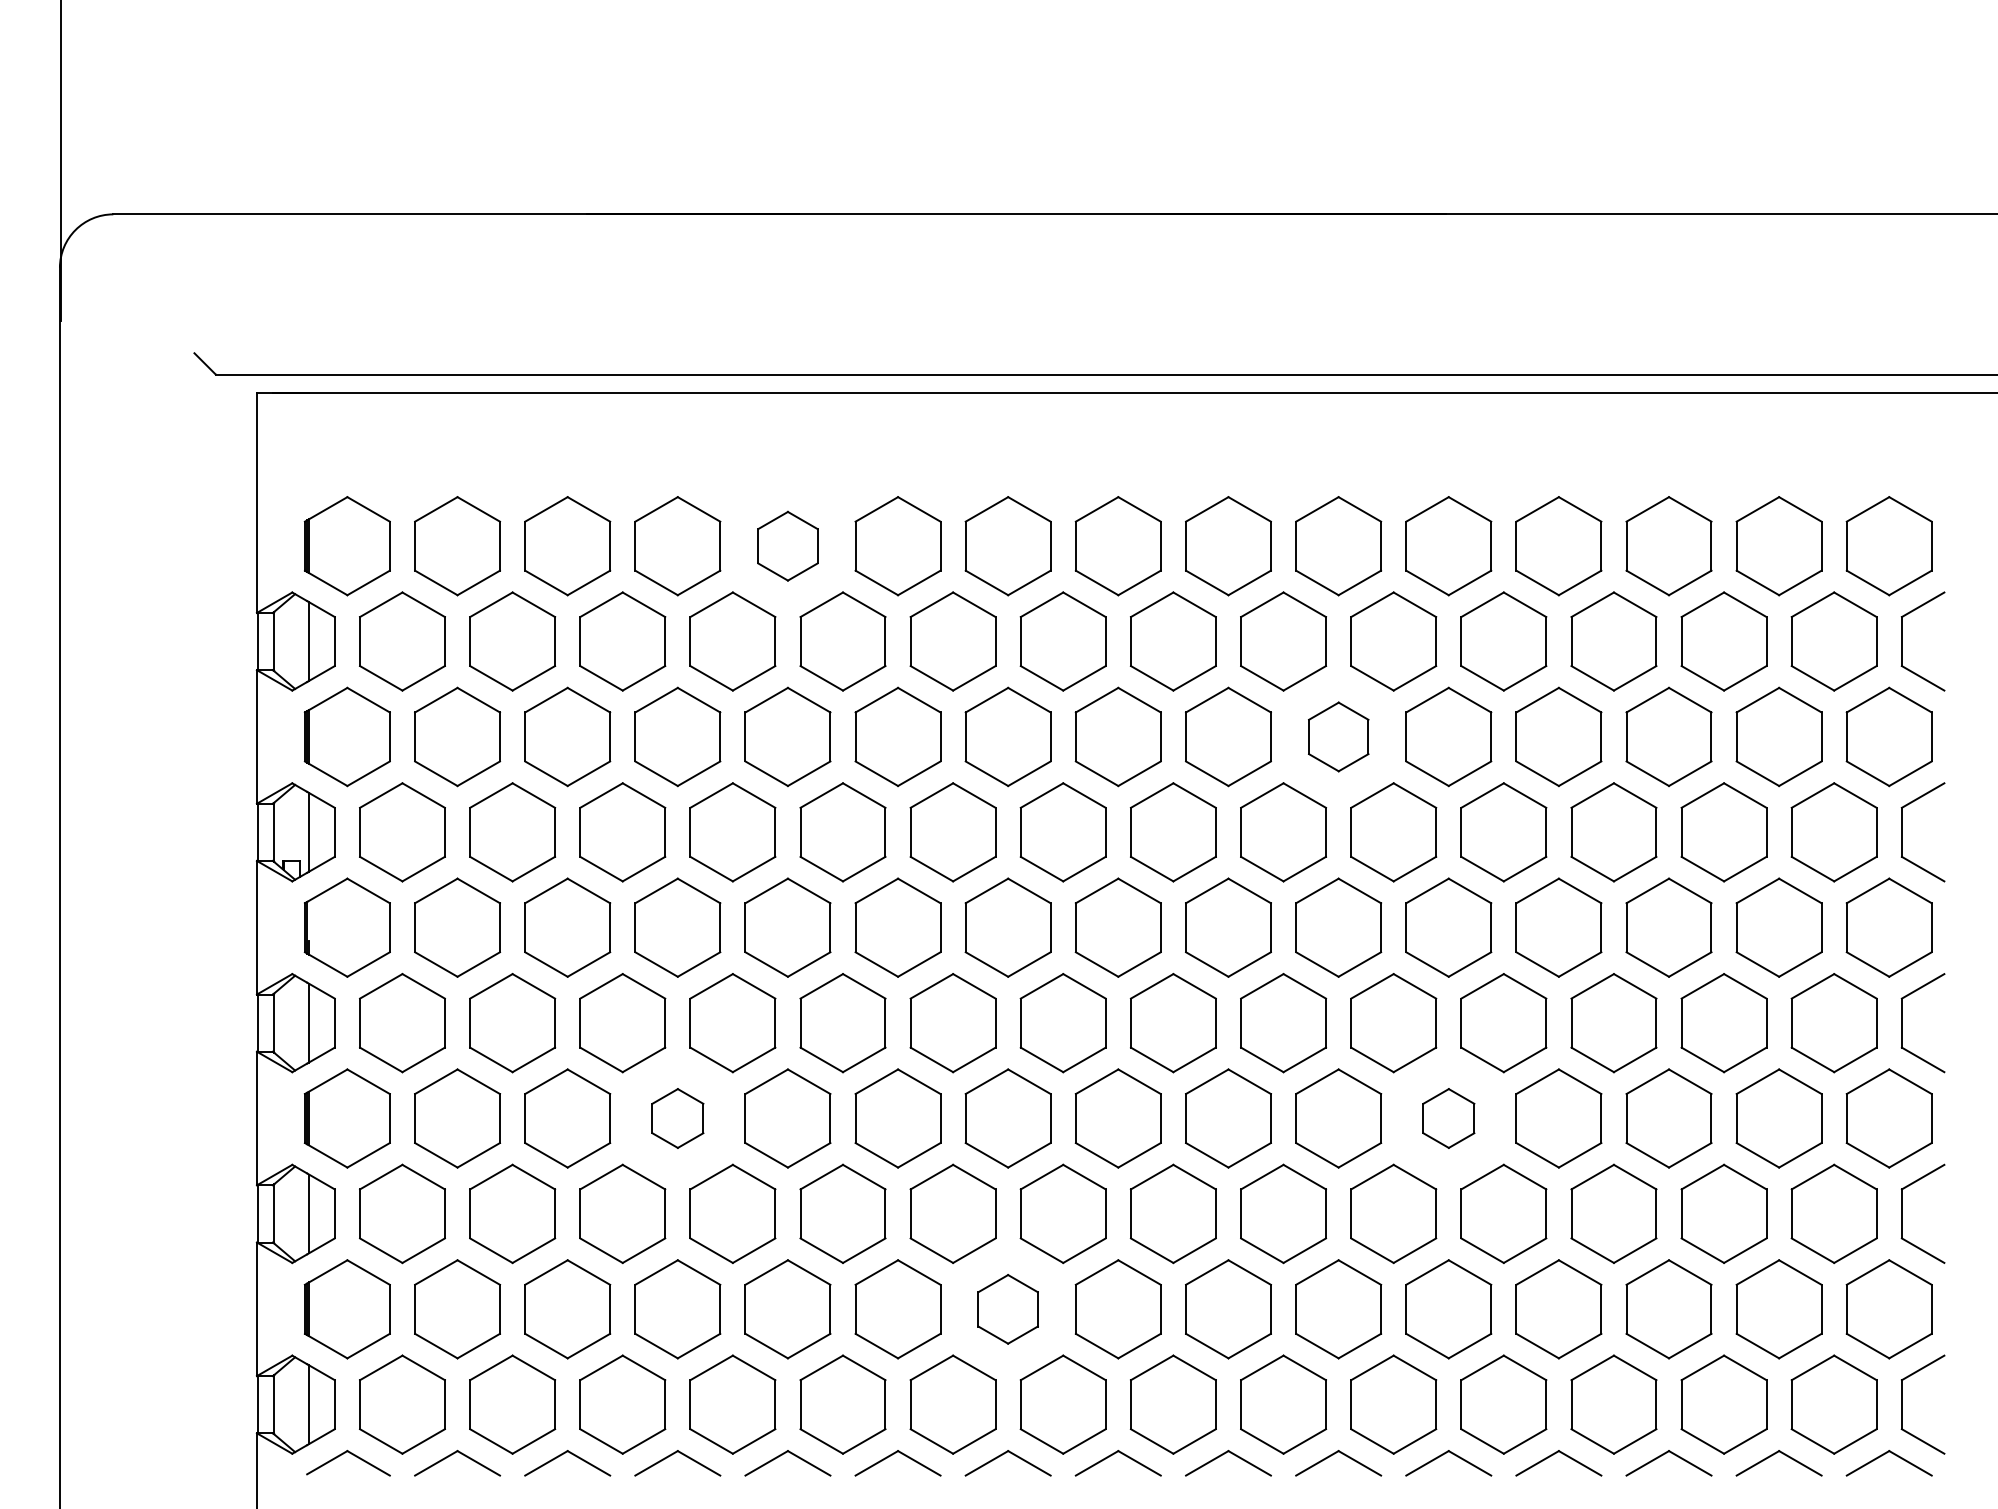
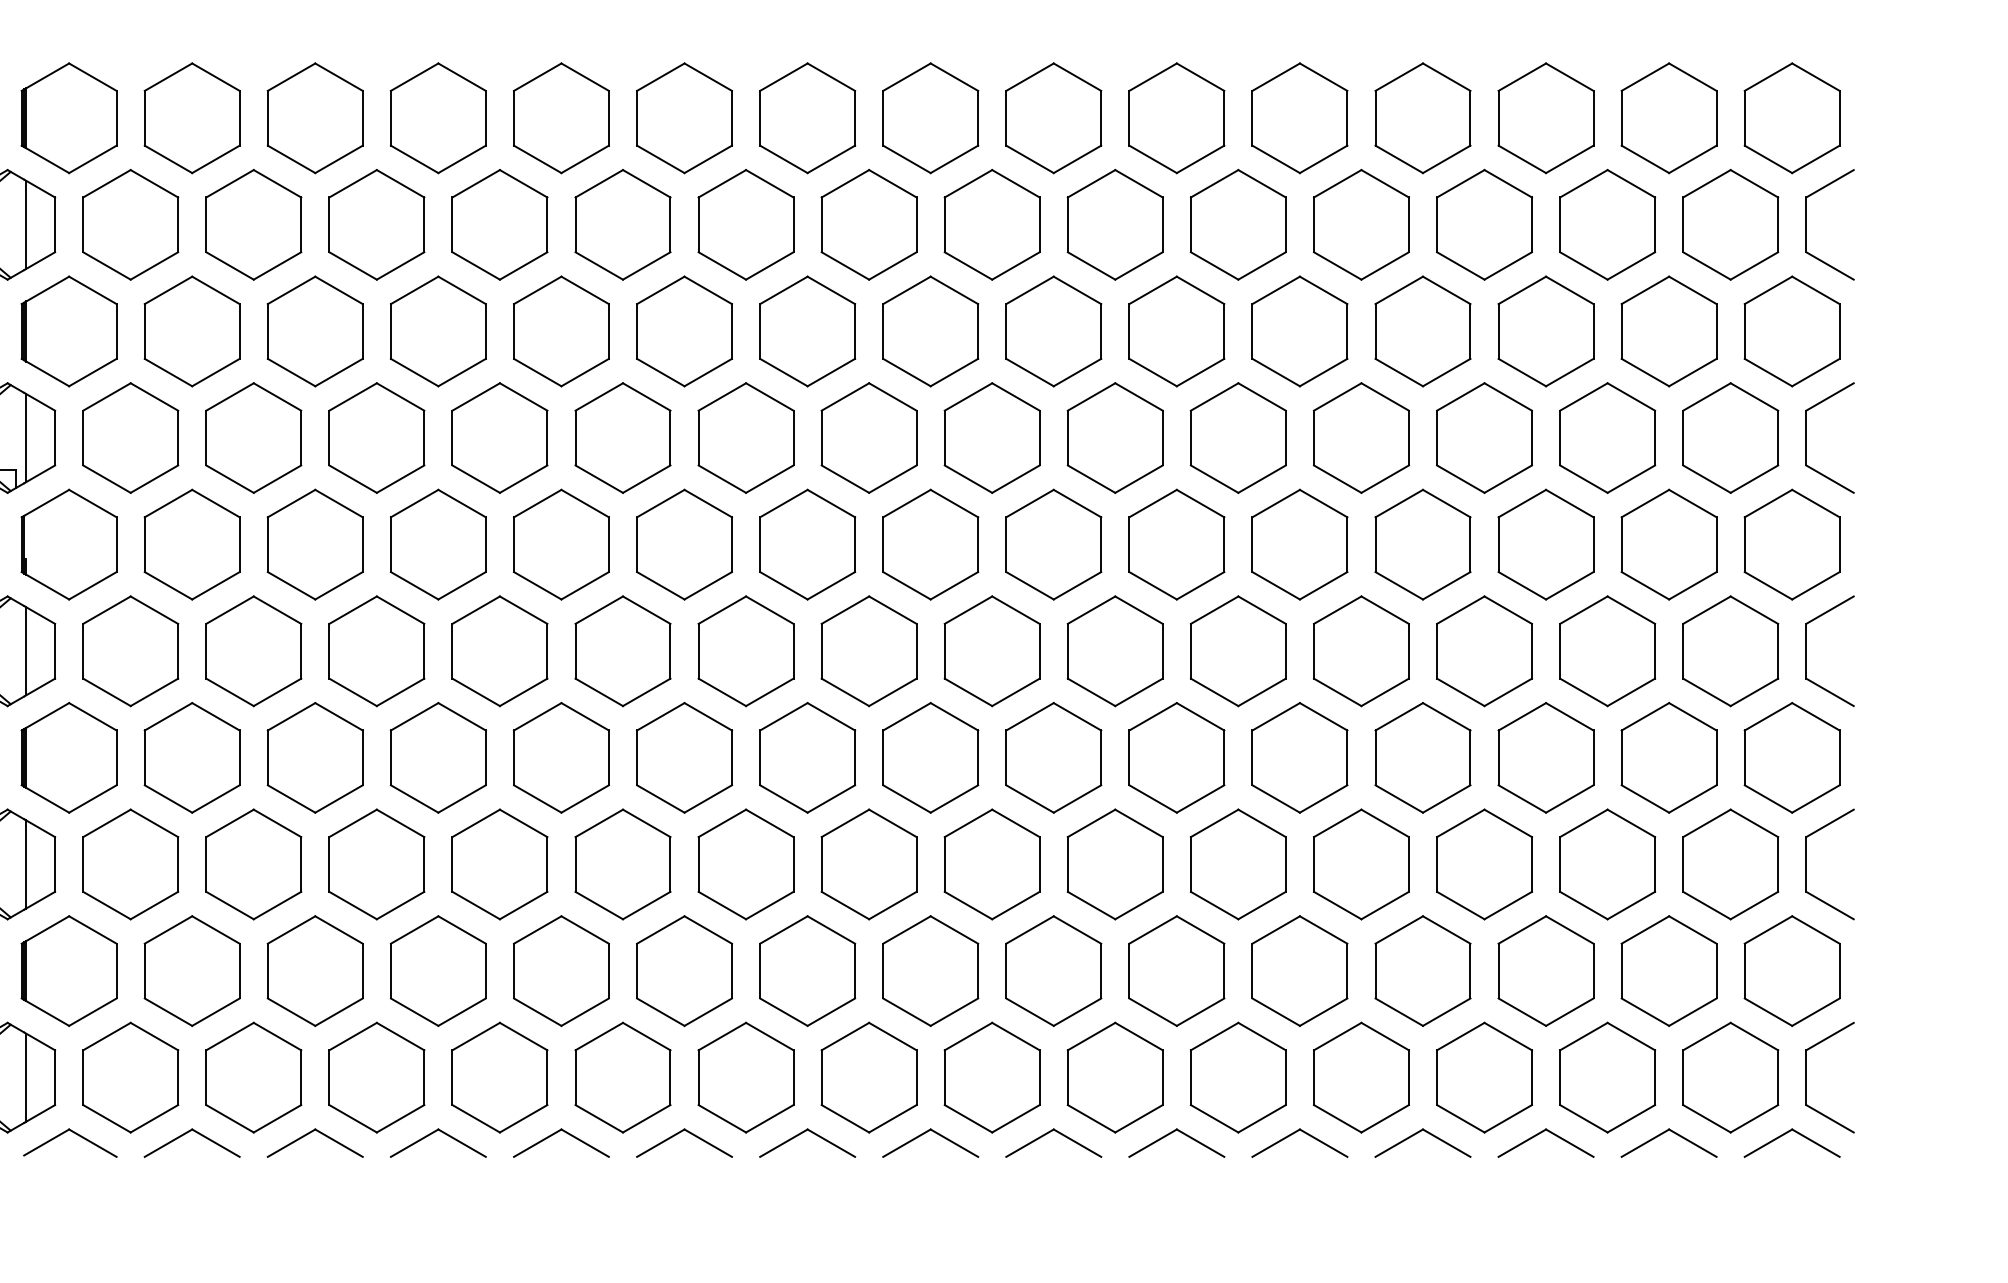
part: (787, 546) -> (560, 118), size x1.43
part: (1338, 736) -> (1176, 330), size x1.43
part: (677, 1118) -> (438, 757), size x1.67
part: (1448, 1118) -> (1299, 757), size x1.67
part: (1007, 1309) -> (806, 971), size x1.43

